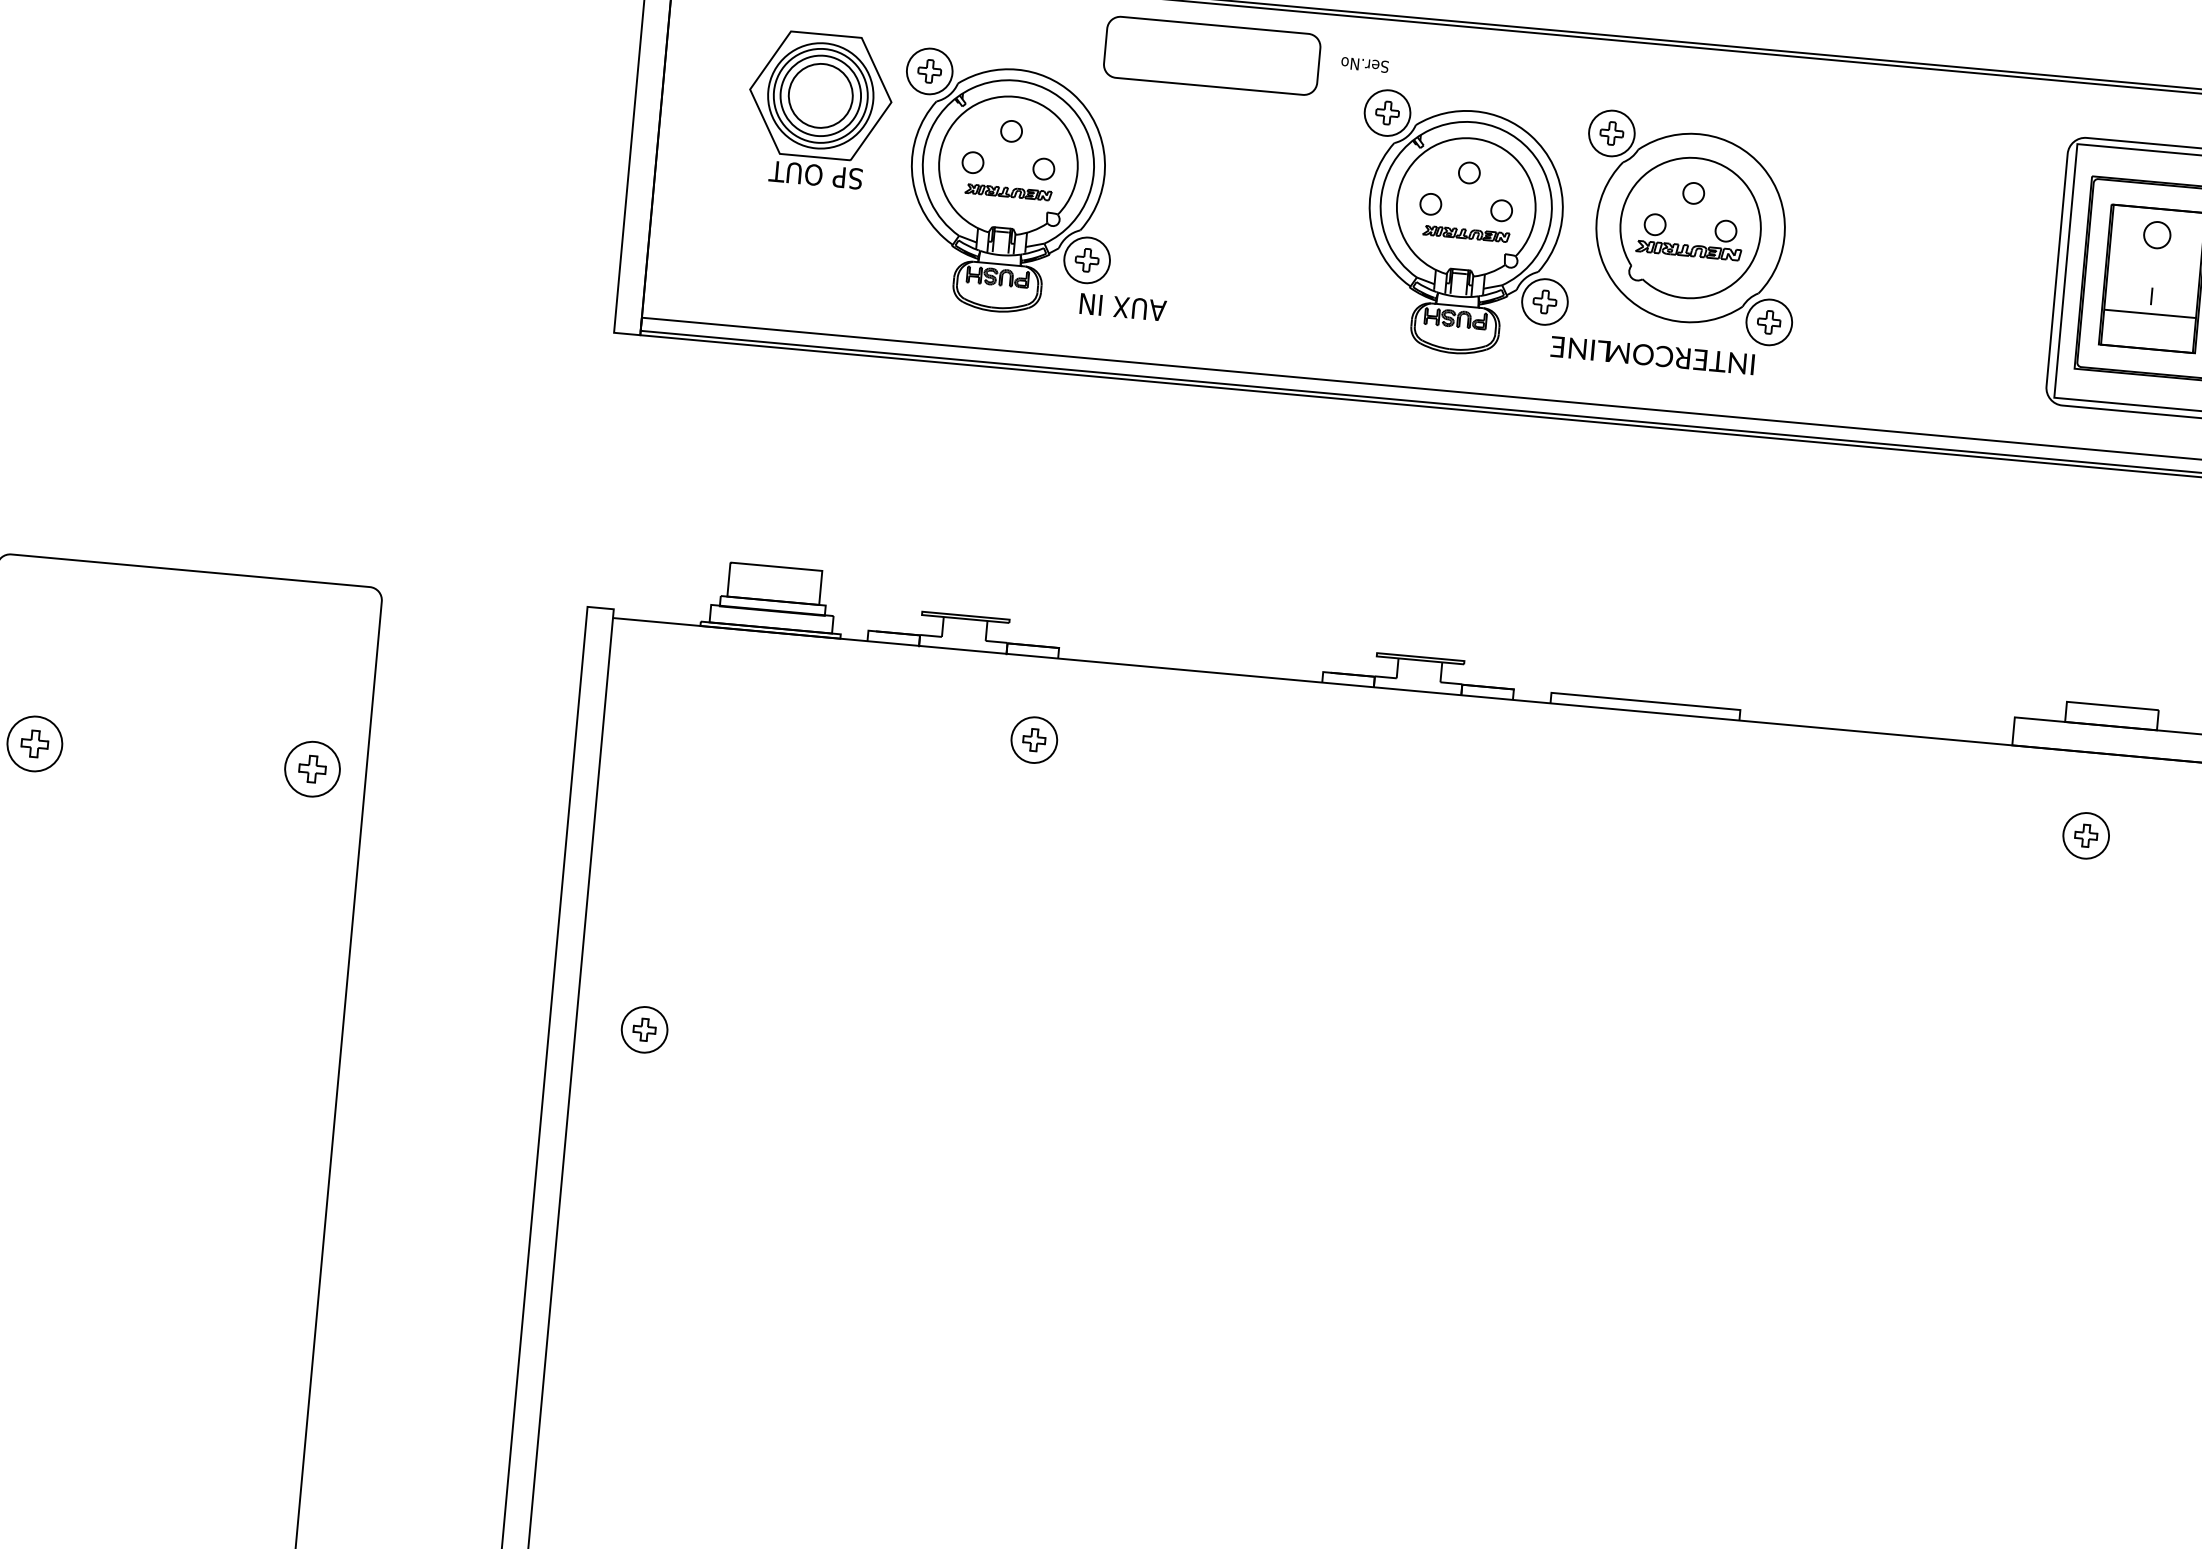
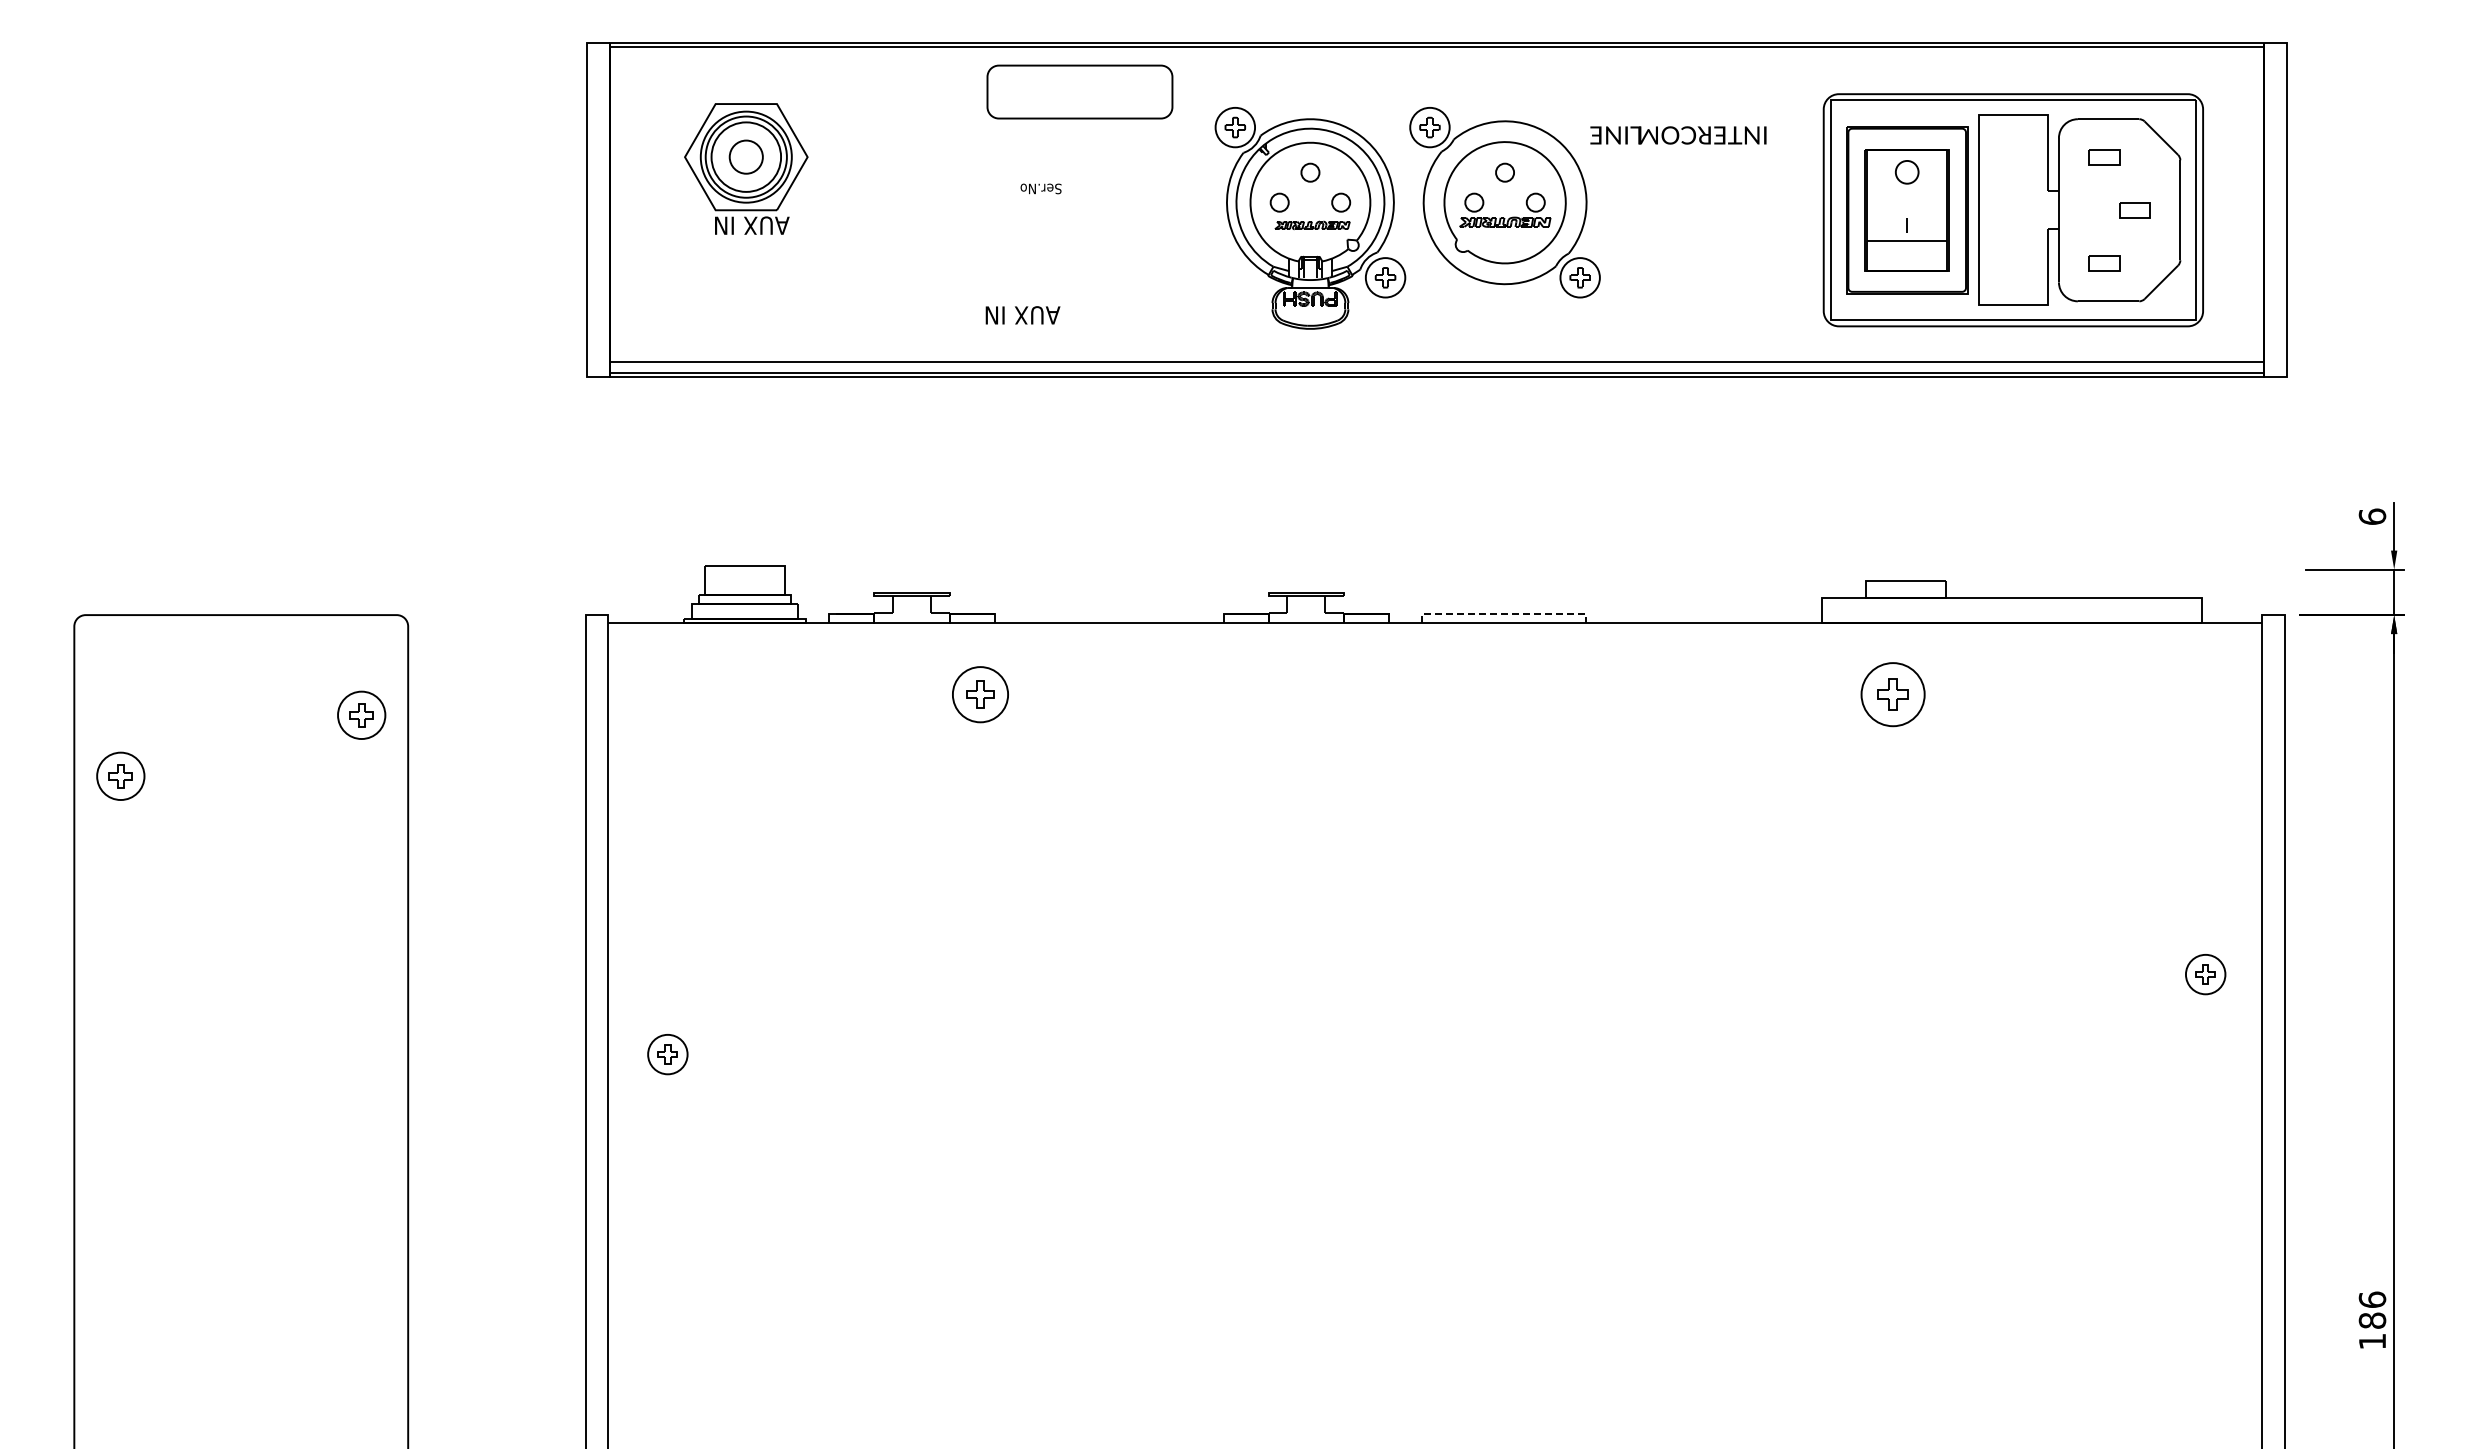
text: (1364, 64) -> (1040, 188), moved
circle: (819, 95) -> (745, 156), size x0.6
text: (816, 174) -> (748, 225), SP OUT -> AUX IN
part: (1005, 184) -> (912, 218), removed
text: (1652, 355) -> (1678, 135), moved
line: (1645, 701) -> (1503, 613), solid -> dashed
part: (1034, 739) -> (980, 694), size x1.4
part: (312, 768) -> (361, 714), moved
part: (2085, 835) -> (1892, 694), size x1.6
part: (644, 1029) -> (667, 1054), moved

